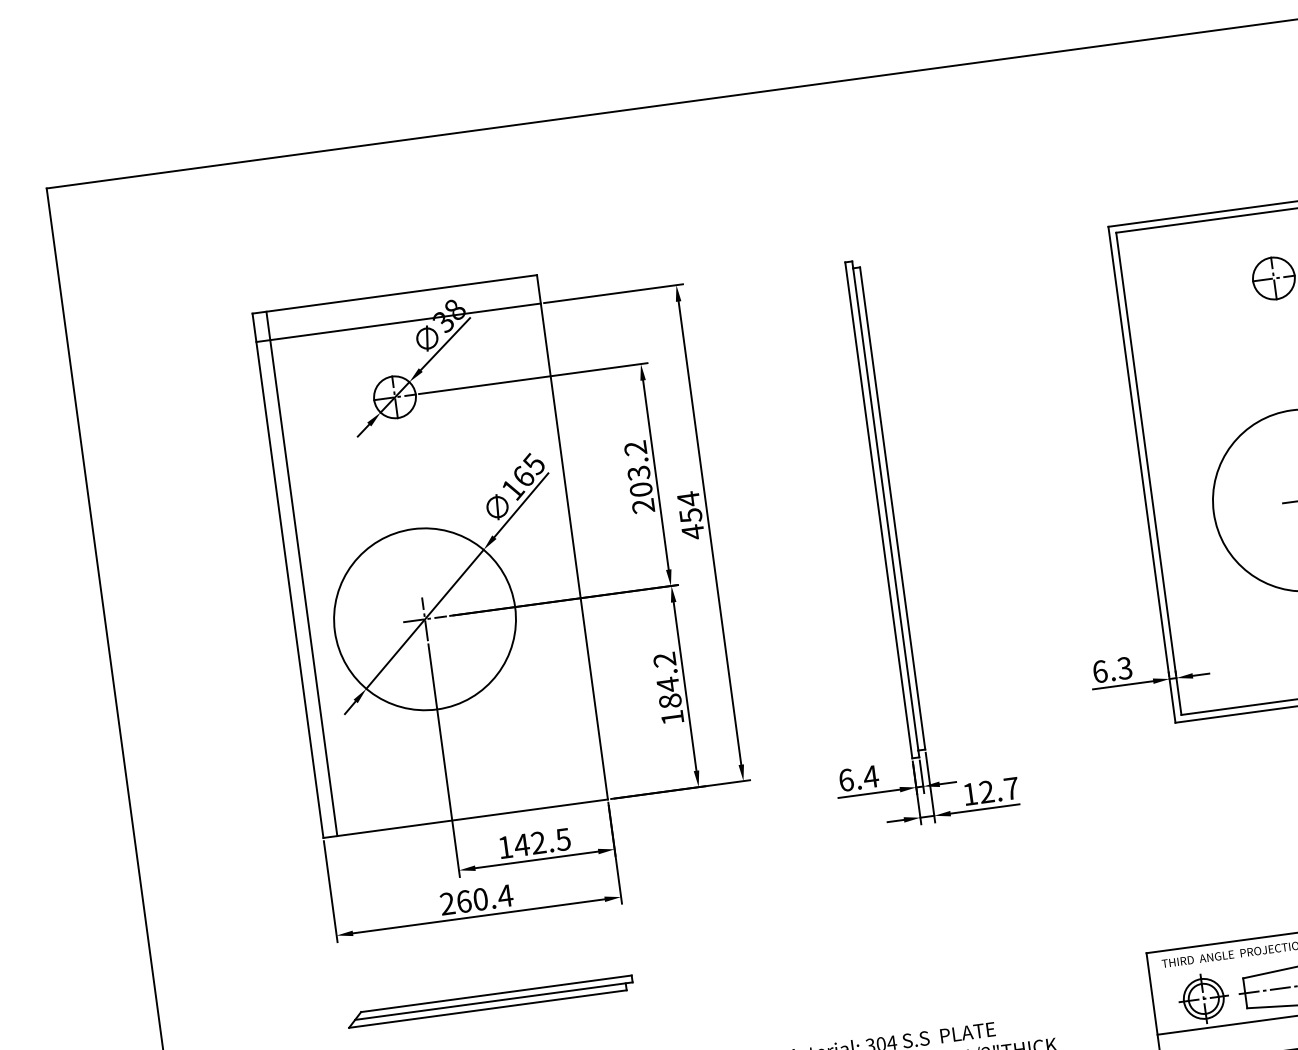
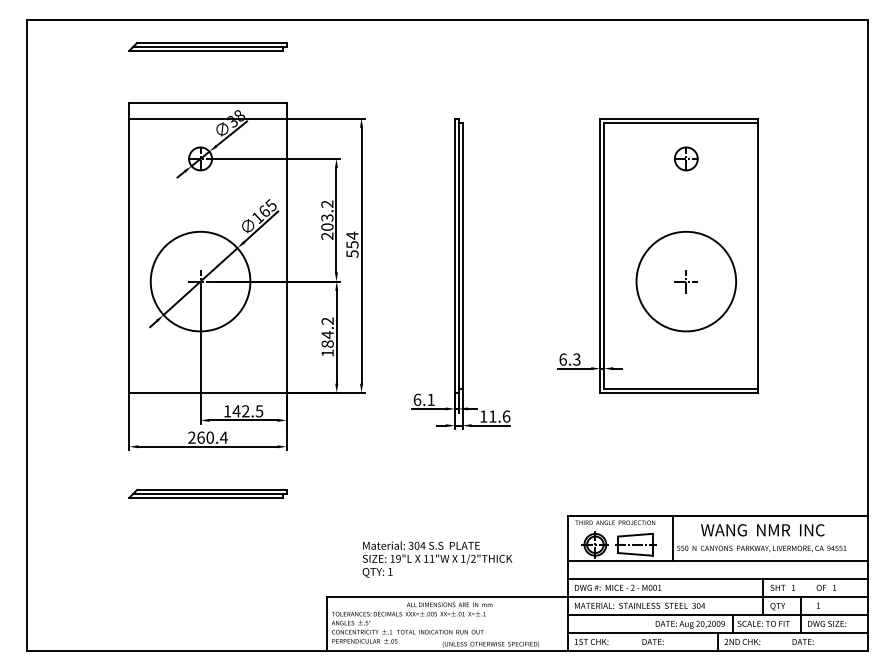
part: (380, 192) -> (207, 46), added
text: (693, 533) -> (352, 254), 454 -> 554
line: (302, 573) -> (137, 247), removed
text: (871, 776) -> (431, 399), 6.4 -> 6.1
text: (998, 790) -> (499, 416), 12.7 -> 11.6

